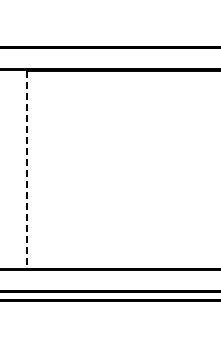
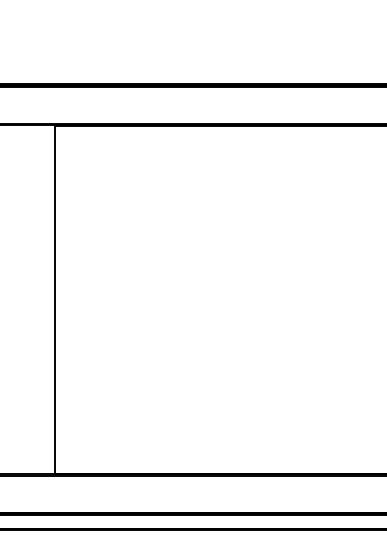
line: (27, 169) -> (56, 299), dashed -> solid

